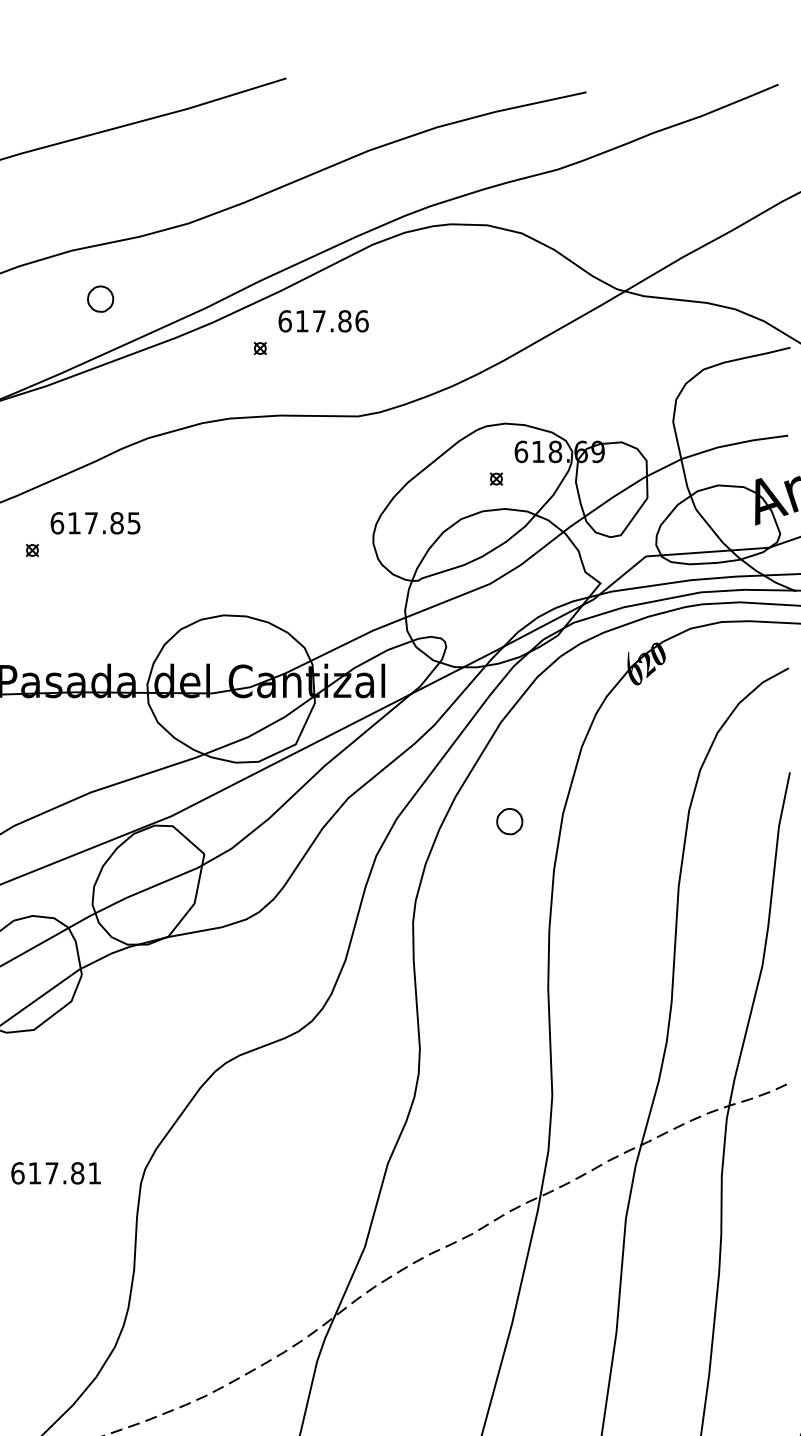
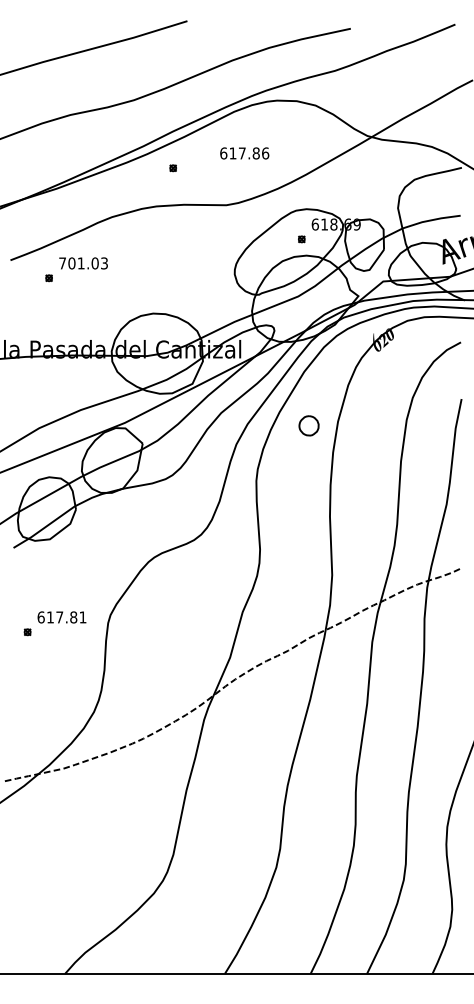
part: (99, 299) -> (85, 141), removed
text: (323, 321) -> (244, 153), moved
text: (95, 523) -> (83, 263), 617.85 -> 701.03
part: (508, 820) -> (308, 425), size x1.4

